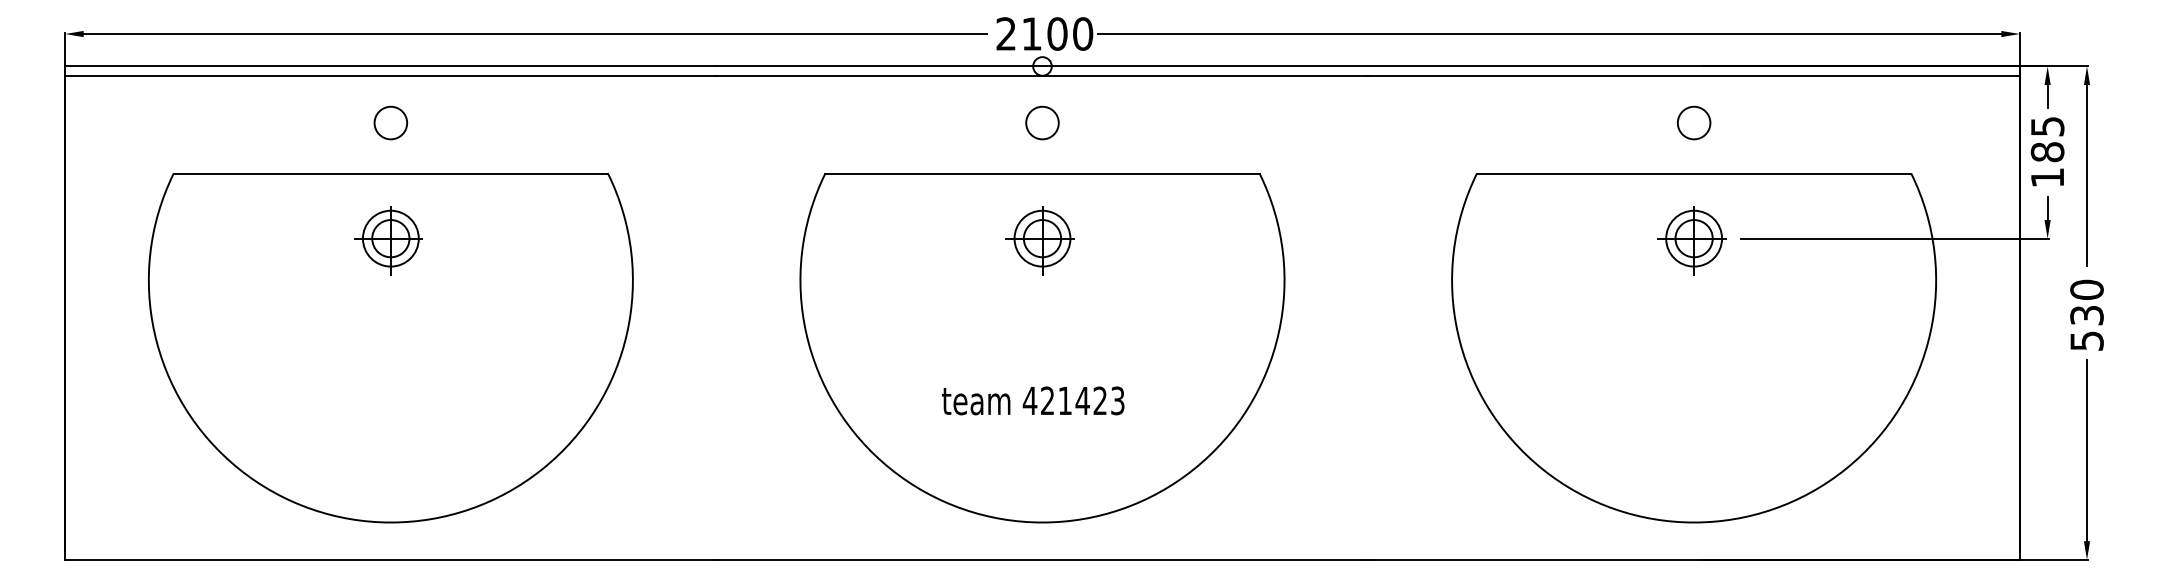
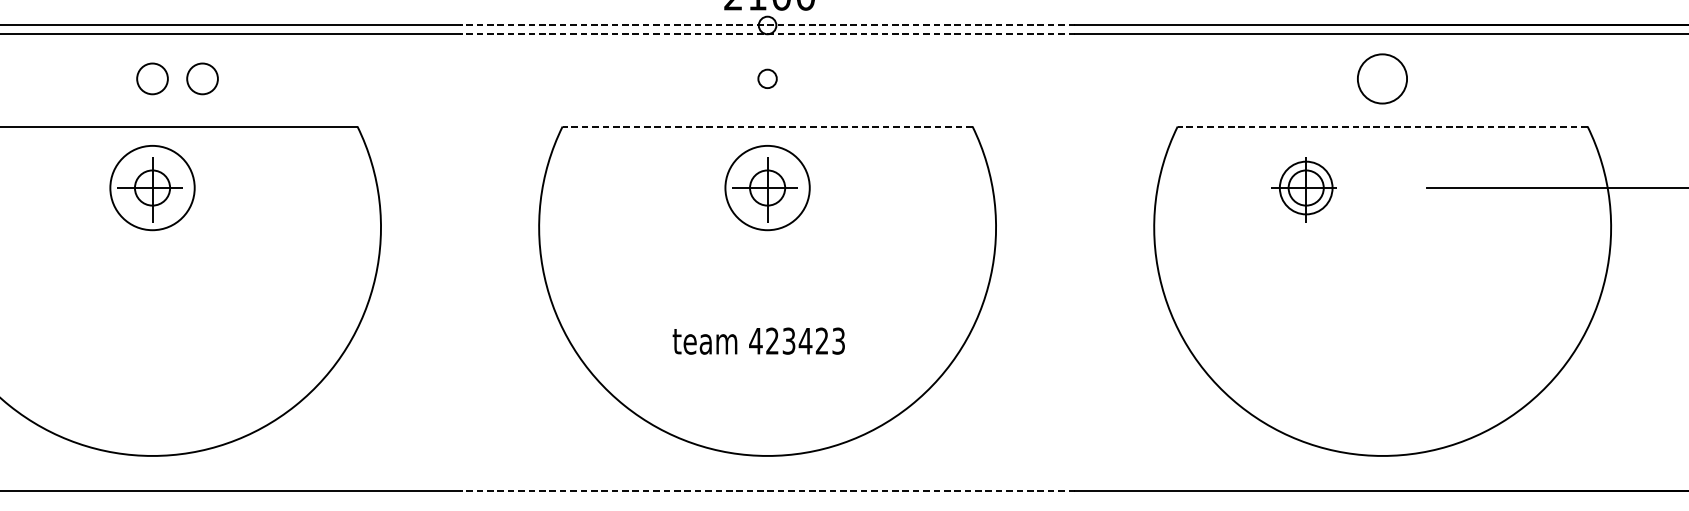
line: (1042, 66) -> (767, 25), solid -> dashed
line: (1042, 75) -> (767, 34), solid -> dashed
circle: (443, 122) -> (202, 78), added
circle: (1042, 122) -> (767, 78), size x0.6
circle: (1694, 122) -> (1383, 78), size x1.6
line: (1042, 173) -> (767, 126), solid -> dashed
line: (1693, 173) -> (1382, 126), solid -> dashed
circle: (390, 238) -> (152, 187), size x1.6
circle: (1042, 238) -> (767, 187), size x1.6
part: (1691, 240) -> (1303, 189), moved
text: (1064, 400) -> (788, 340), 421423 -> 423423
line: (1042, 559) -> (767, 490), solid -> dashed

